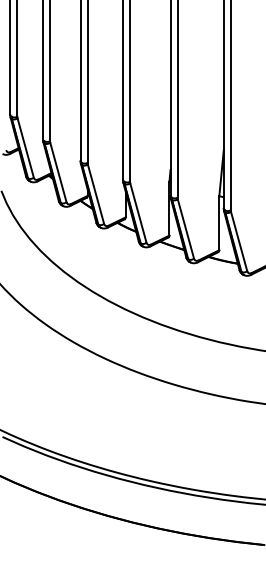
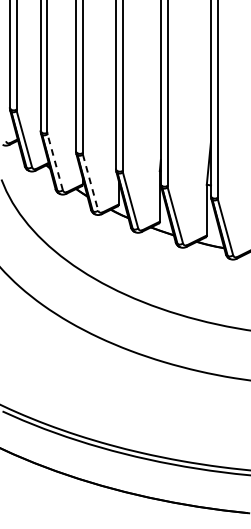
line: (58, 172) -> (55, 162), solid -> dashed
line: (95, 194) -> (90, 182), solid -> dashed

